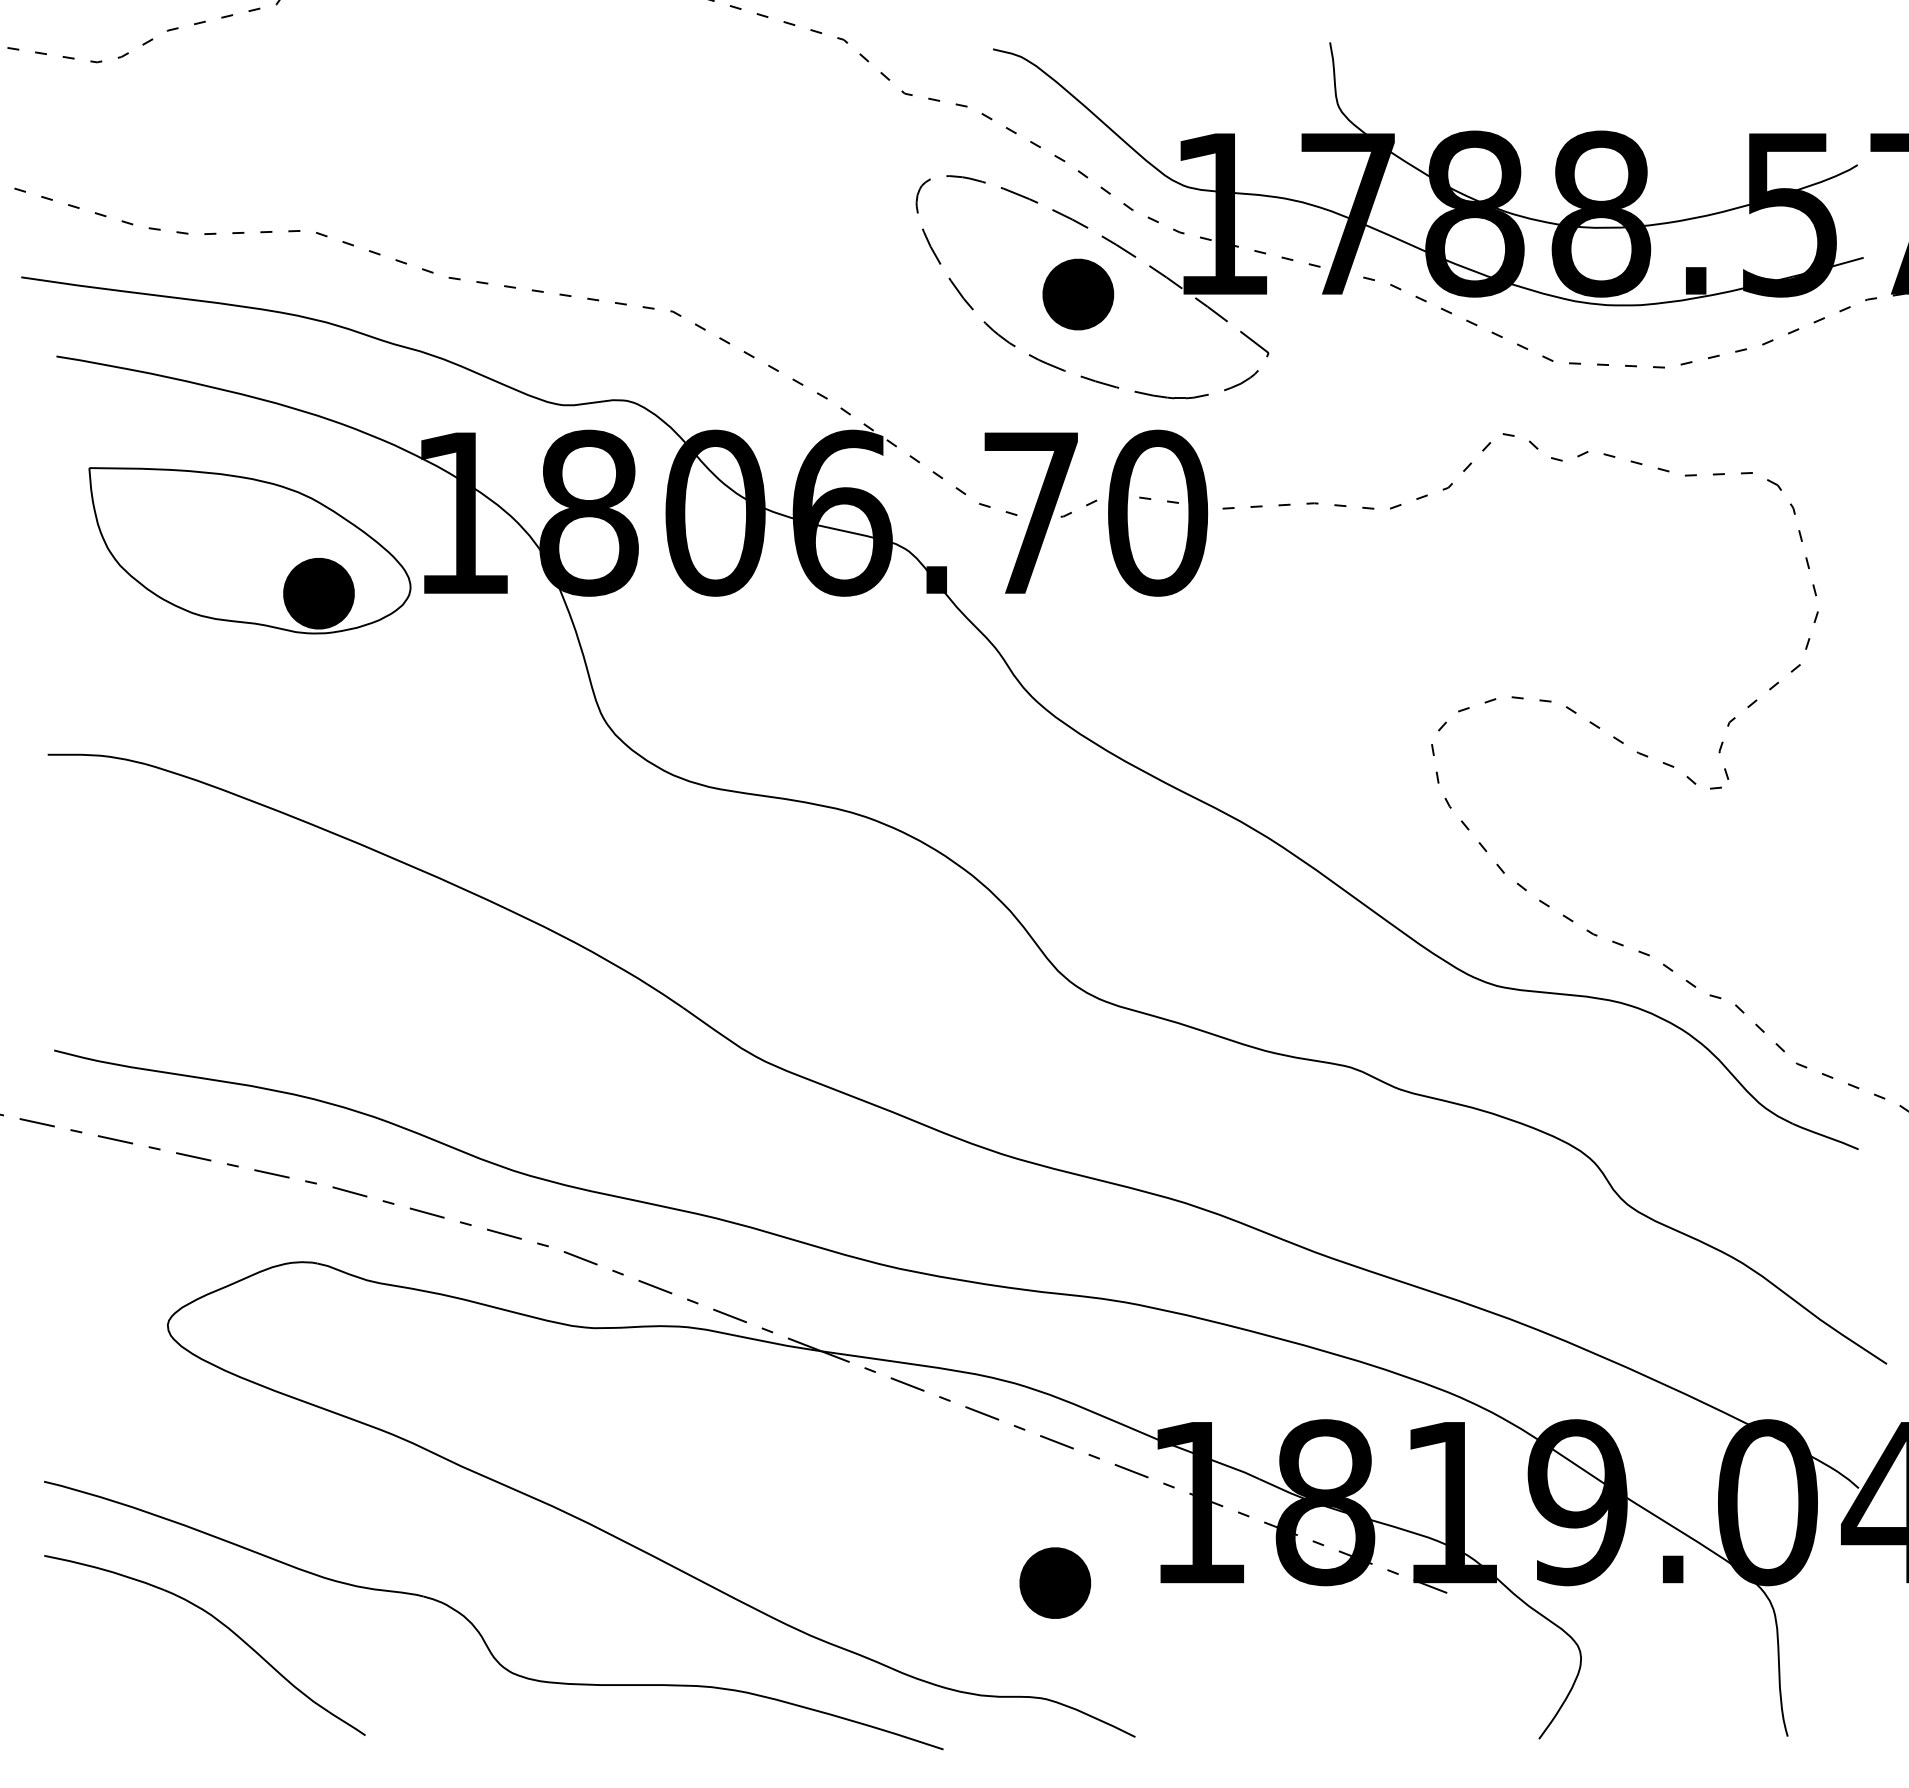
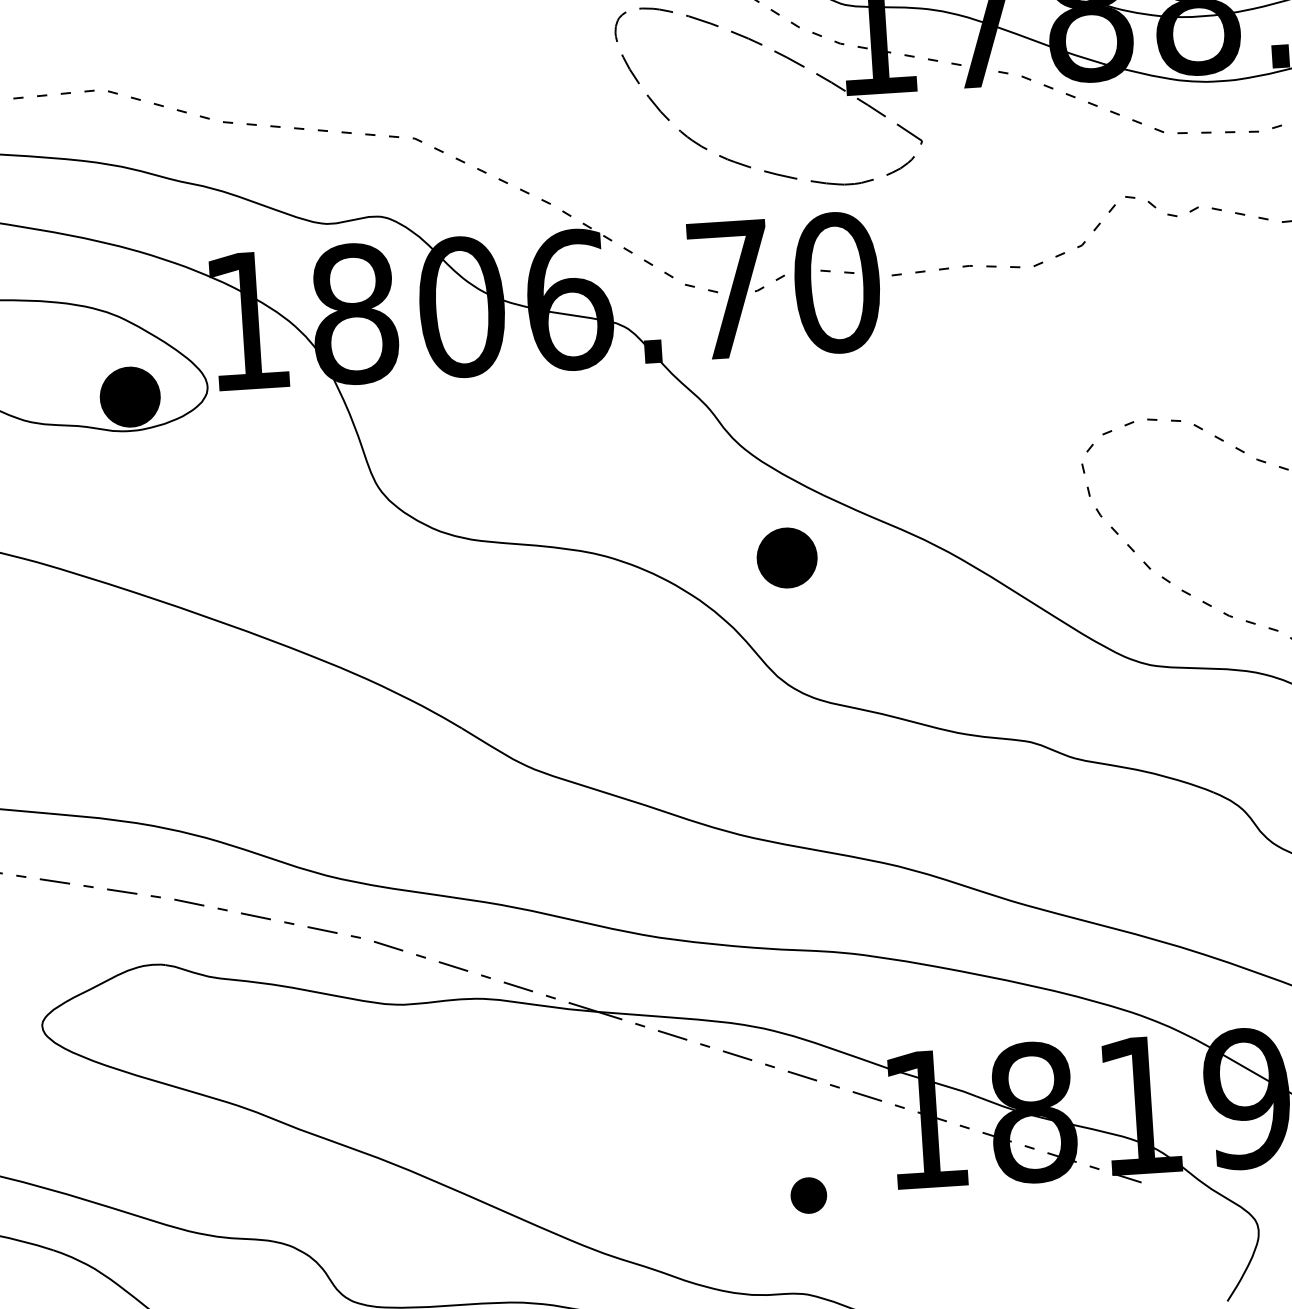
part: (1078, 294) -> (787, 557), moved
part: (1055, 1582) -> (808, 1195), size x0.6

